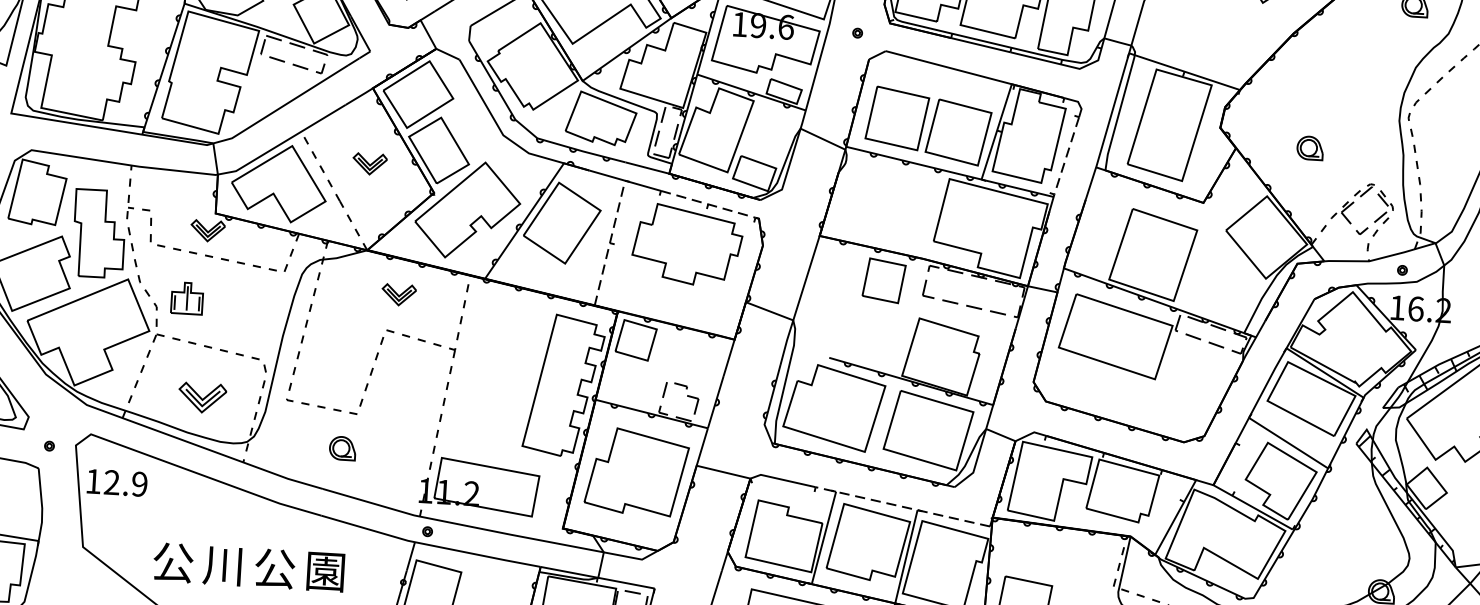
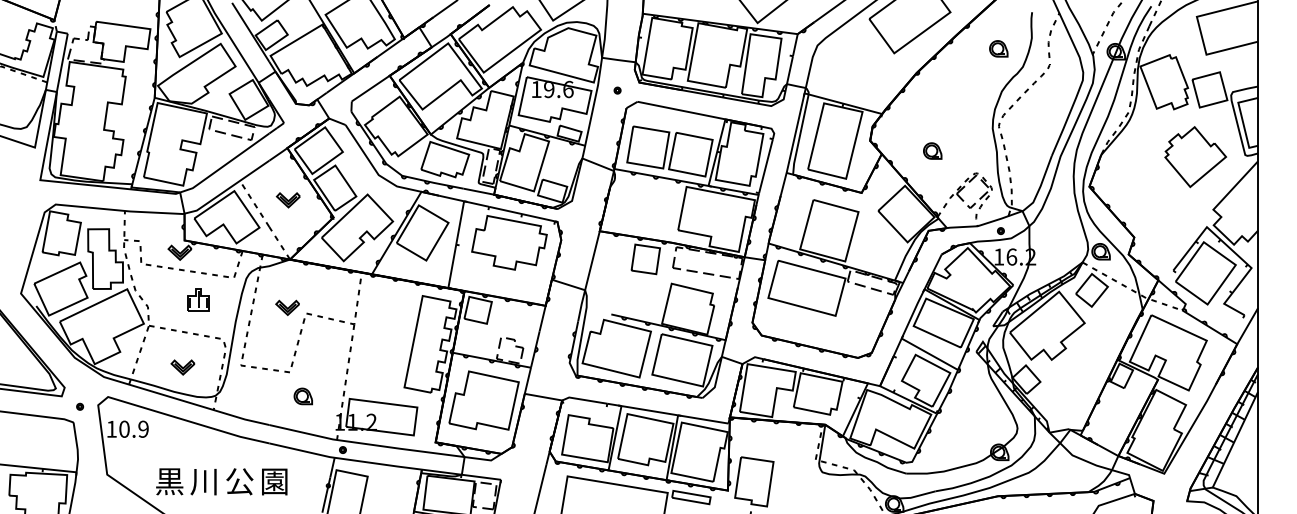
line: (1067, 156) -> (766, 166), dashed -> solid
line: (708, 204) -> (522, 214), dashed -> solid
line: (610, 242) -> (456, 244), dashed -> solid
part: (398, 294) -> (287, 307), moved
part: (187, 297) -> (198, 299), moved
part: (201, 397) -> (182, 367), size x0.71
part: (341, 448) -> (302, 396), moved
text: (112, 481) -> (124, 428), 12.9 -> 10.9
line: (903, 506) -> (668, 413), dashed -> solid
text: (172, 562) -> (169, 481), 公 -> 黒

